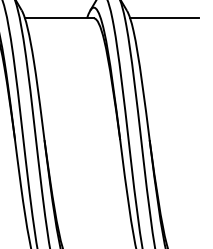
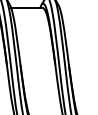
line: (163, 18) -> (75, 8), removed

